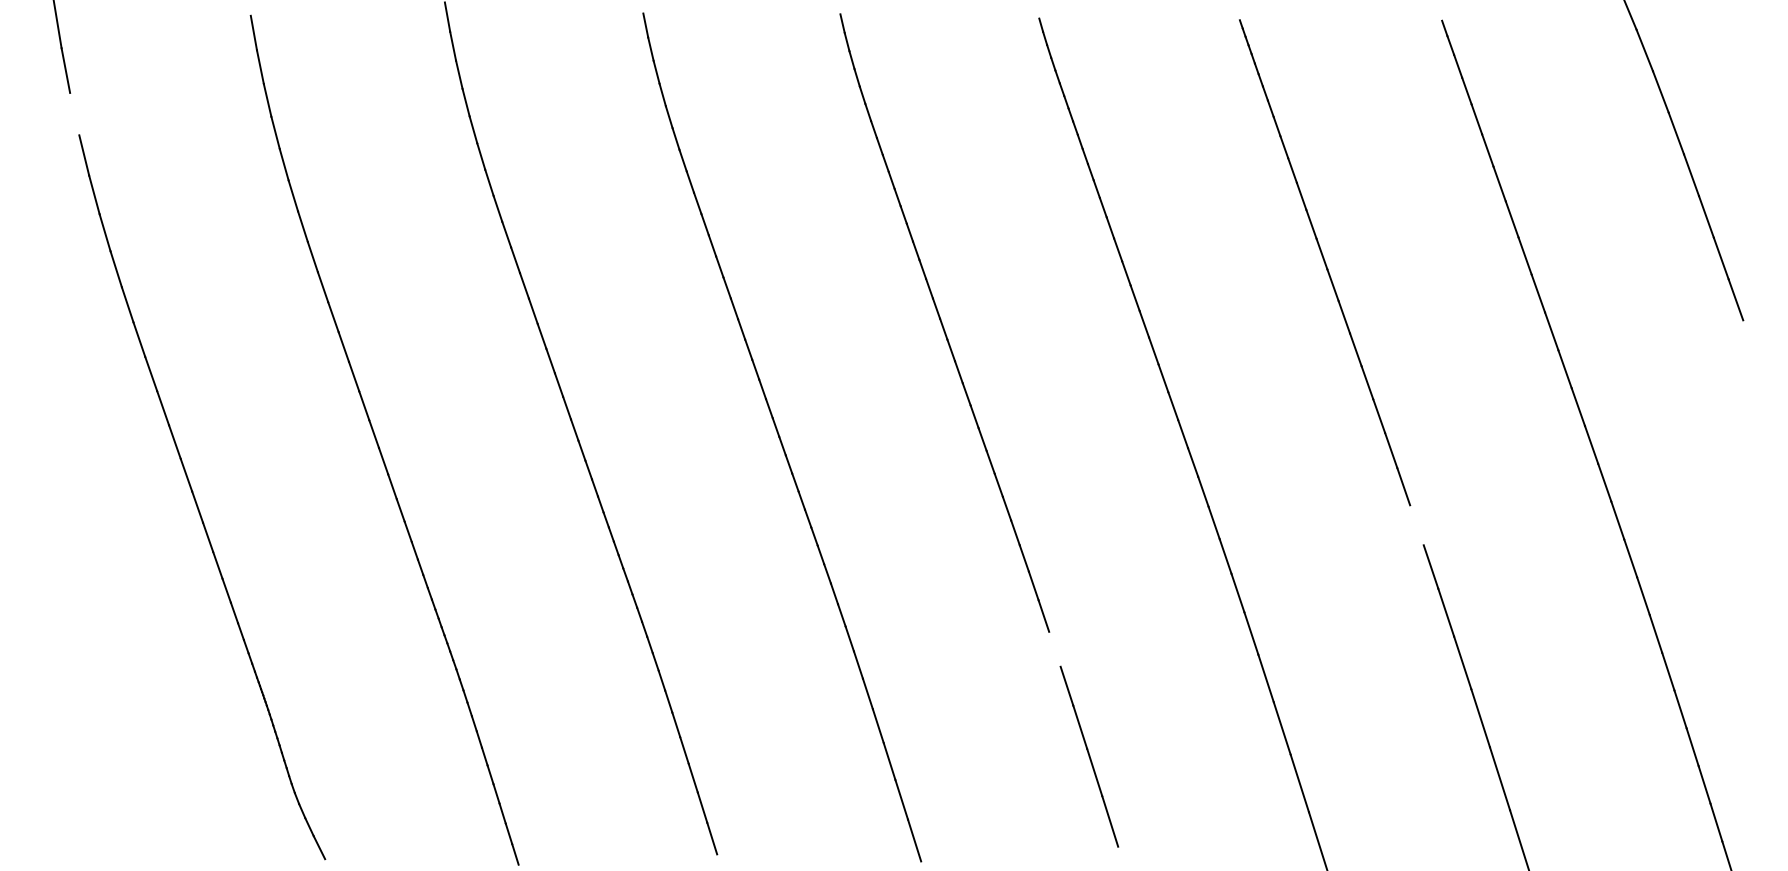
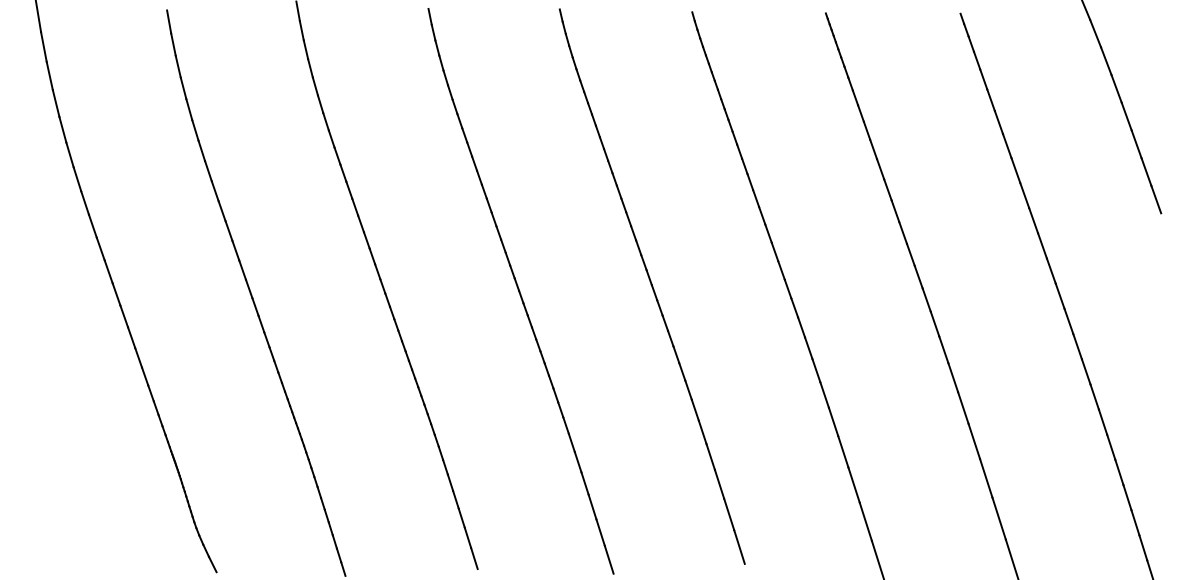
line: (74, 113) -> (49, 75), added
line: (1416, 524) -> (943, 349), added
line: (1054, 649) -> (702, 432), added

